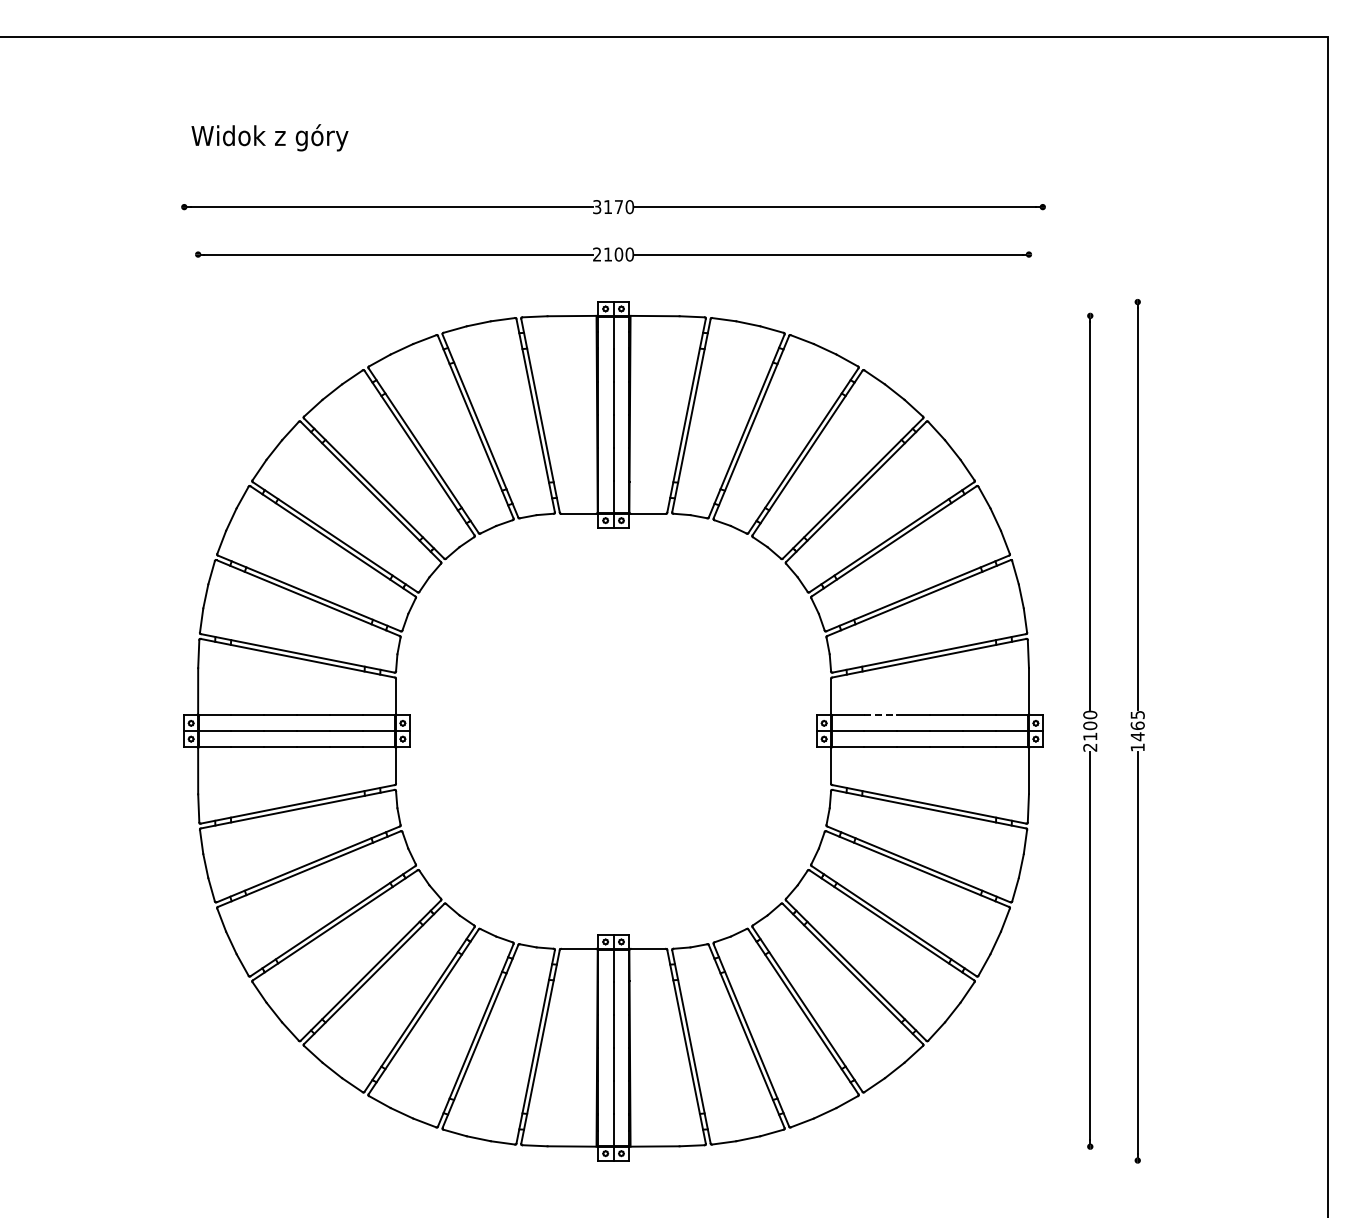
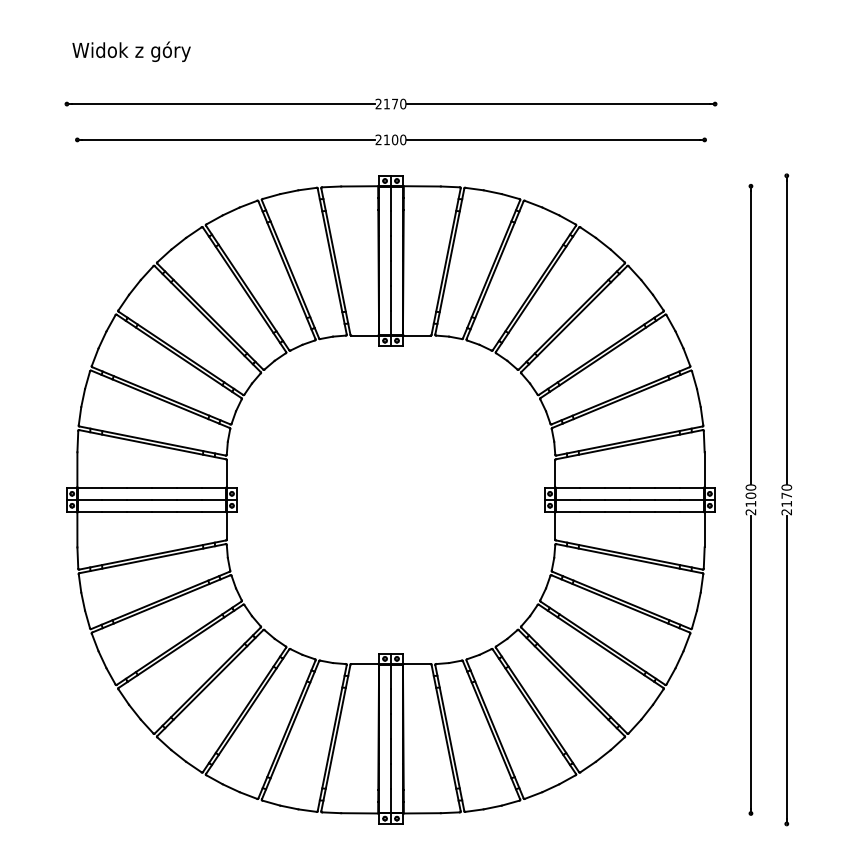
text: (597, 207) -> (378, 104), 3170 -> 2170
line: (880, 715) -> (592, 487), dashed -> solid
text: (1137, 730) -> (786, 499), 1465 -> 2170

